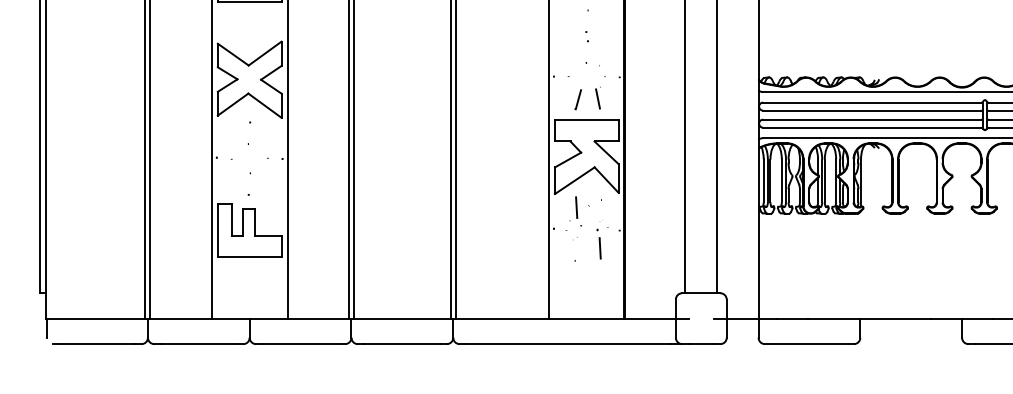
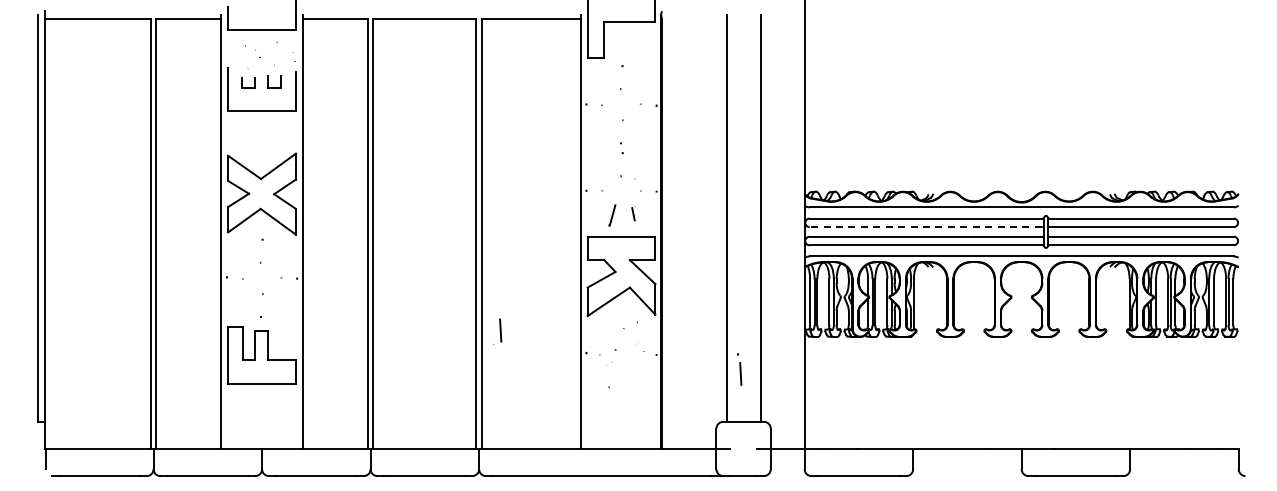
part: (598, 97) -> (633, 213), size x0.6
line: (871, 110) -> (925, 227), solid -> dashed
part: (573, 208) -> (497, 331), moved
part: (598, 244) -> (739, 369), moved

